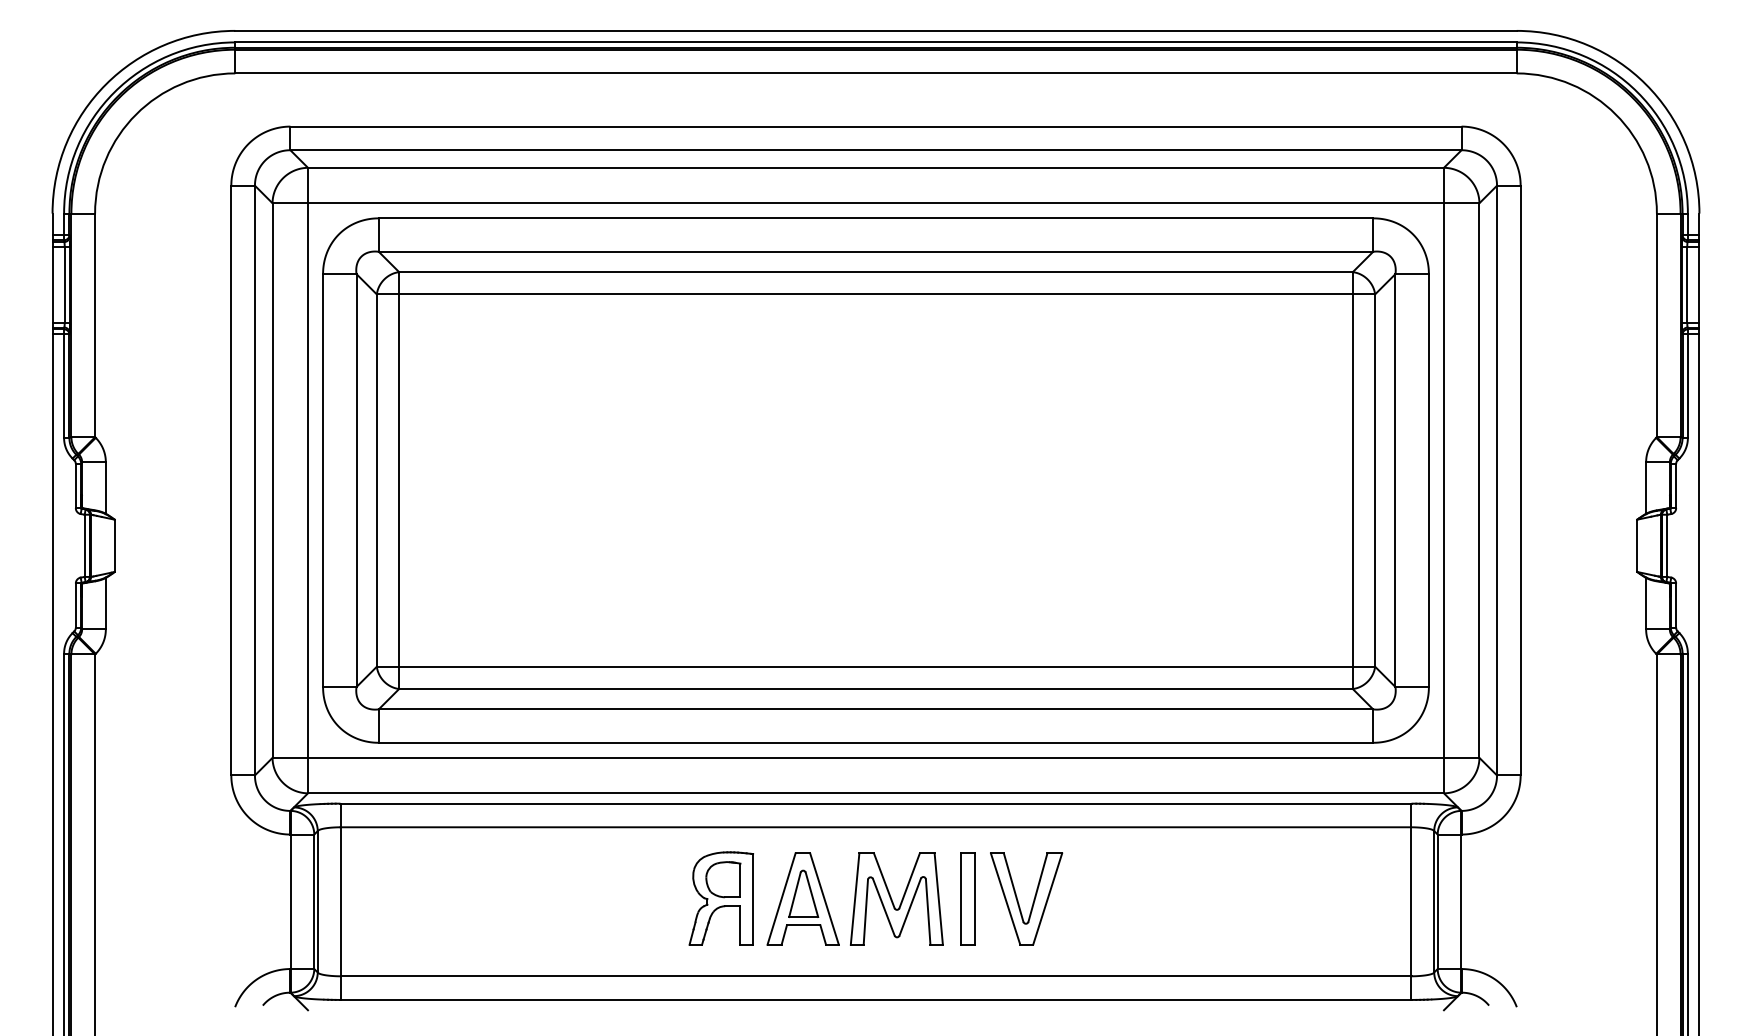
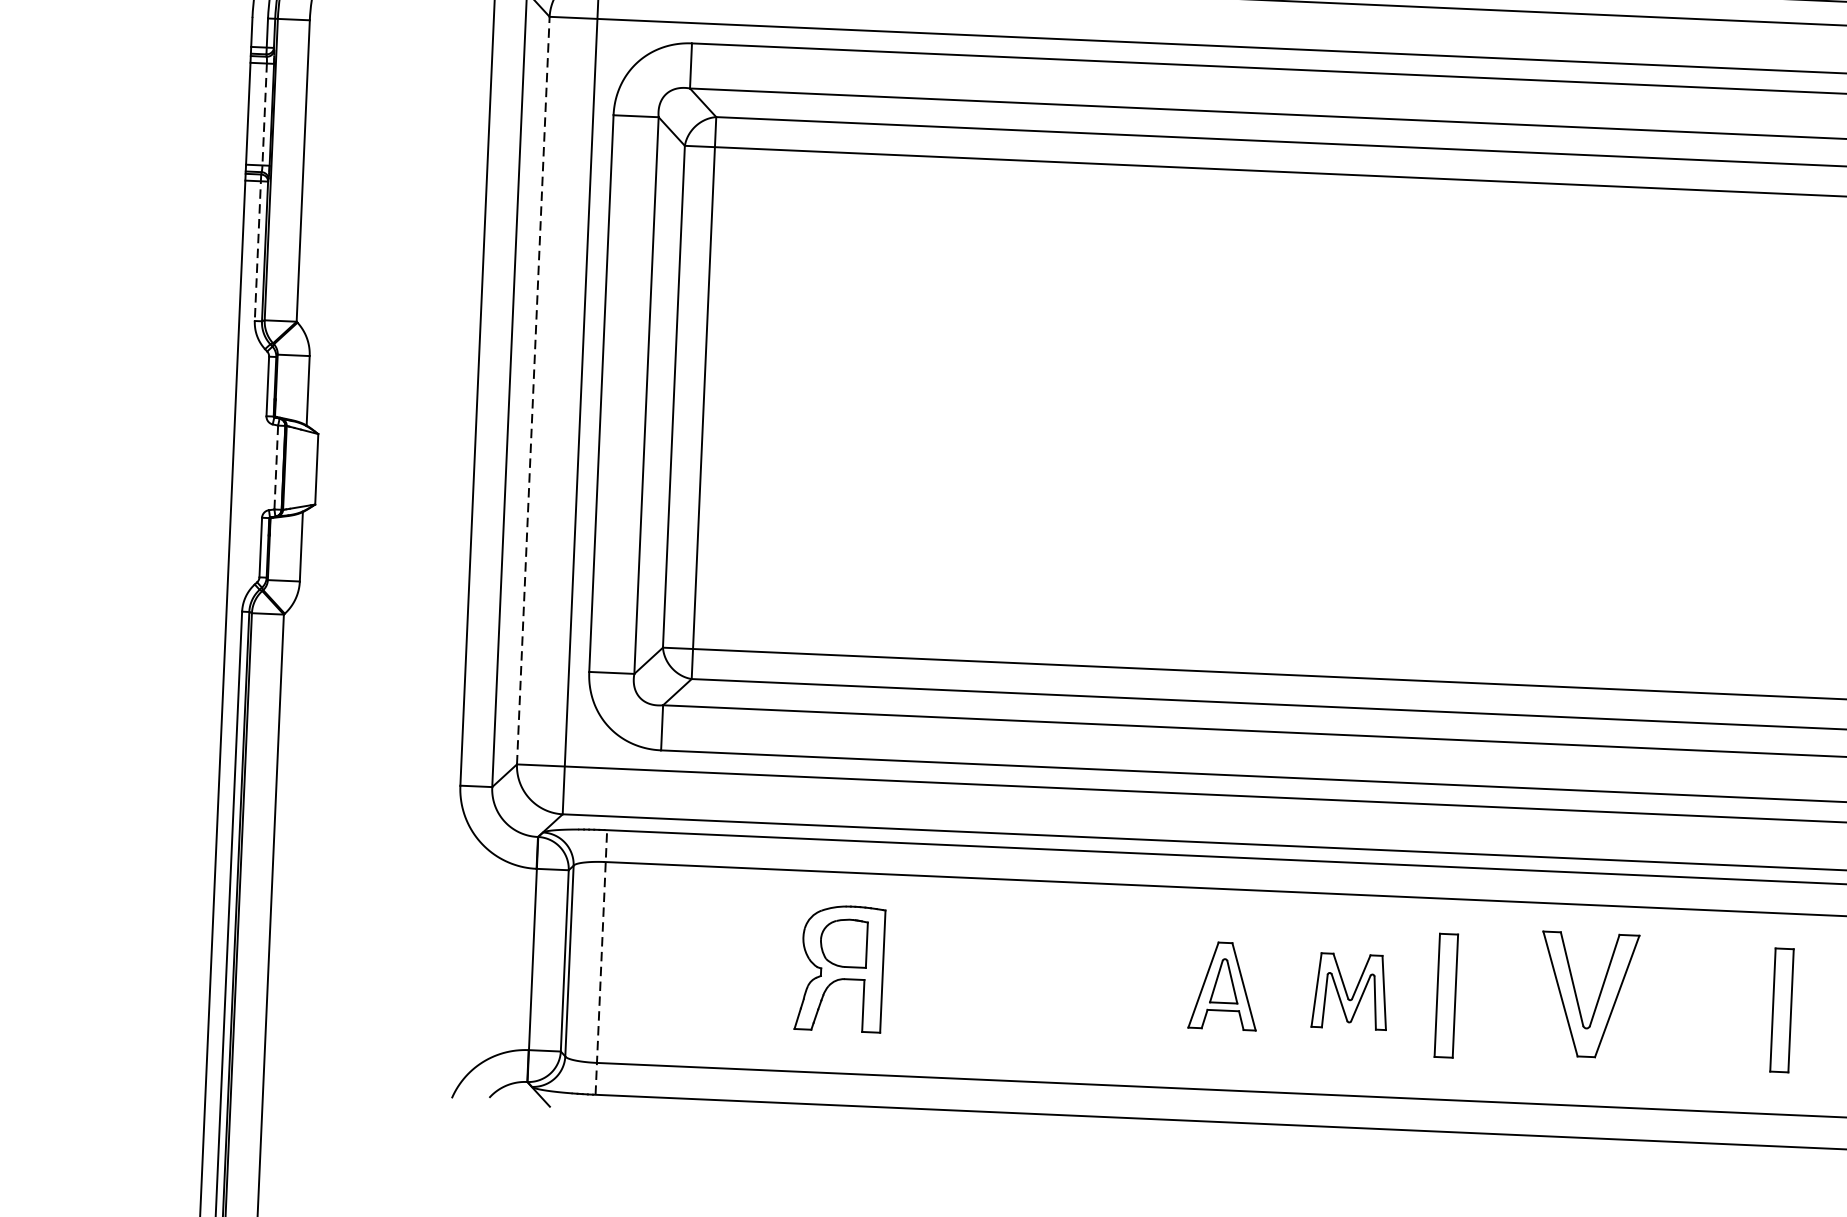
line: (64, 284) -> (264, 114), solid -> dashed
line: (64, 384) -> (258, 248), solid -> dashed
line: (272, 480) -> (533, 390), solid -> dashed
line: (84, 546) -> (275, 468), solid -> dashed
part: (720, 898) -> (838, 968), moved
part: (802, 898) -> (1223, 985), size x0.7
part: (896, 898) -> (1349, 990), size x0.6
part: (1216, 898) -> (1781, 1009), added
part: (1033, 899) -> (1598, 996), moved
line: (341, 901) -> (601, 962), solid -> dashed

